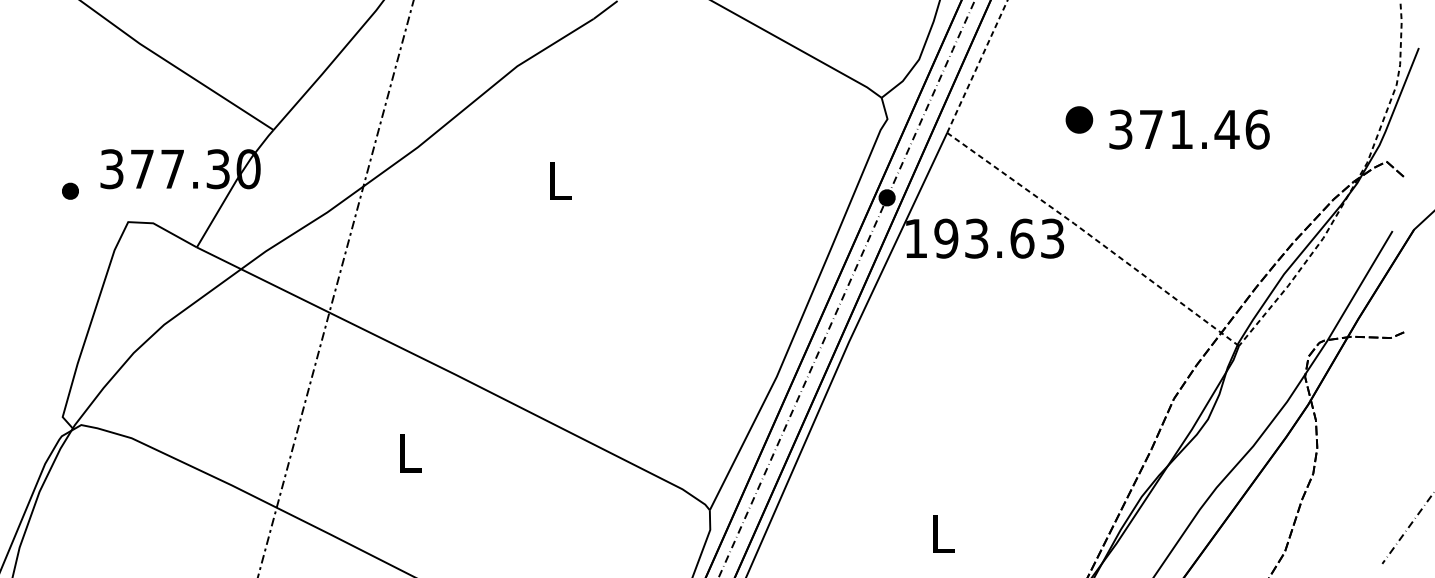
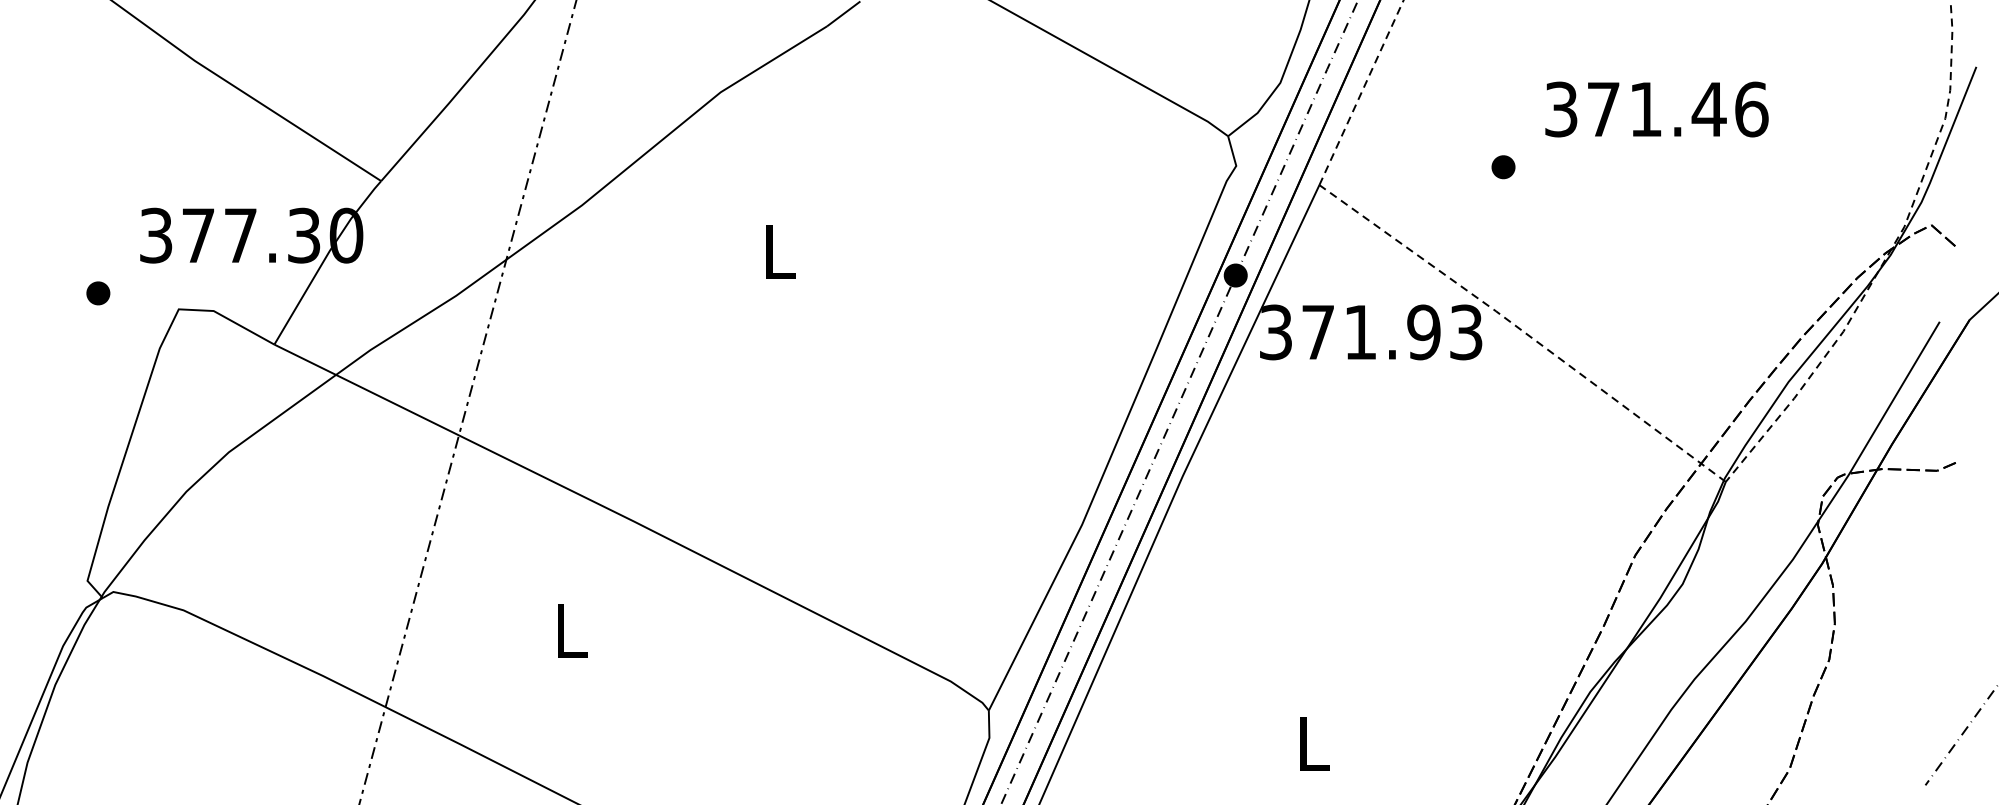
part: (1079, 120) -> (1503, 167), size x0.62
text: (1189, 129) -> (1656, 109), moved
part: (70, 191) -> (98, 293), moved
text: (969, 238) -> (1350, 332), 193.63 -> 371.93

